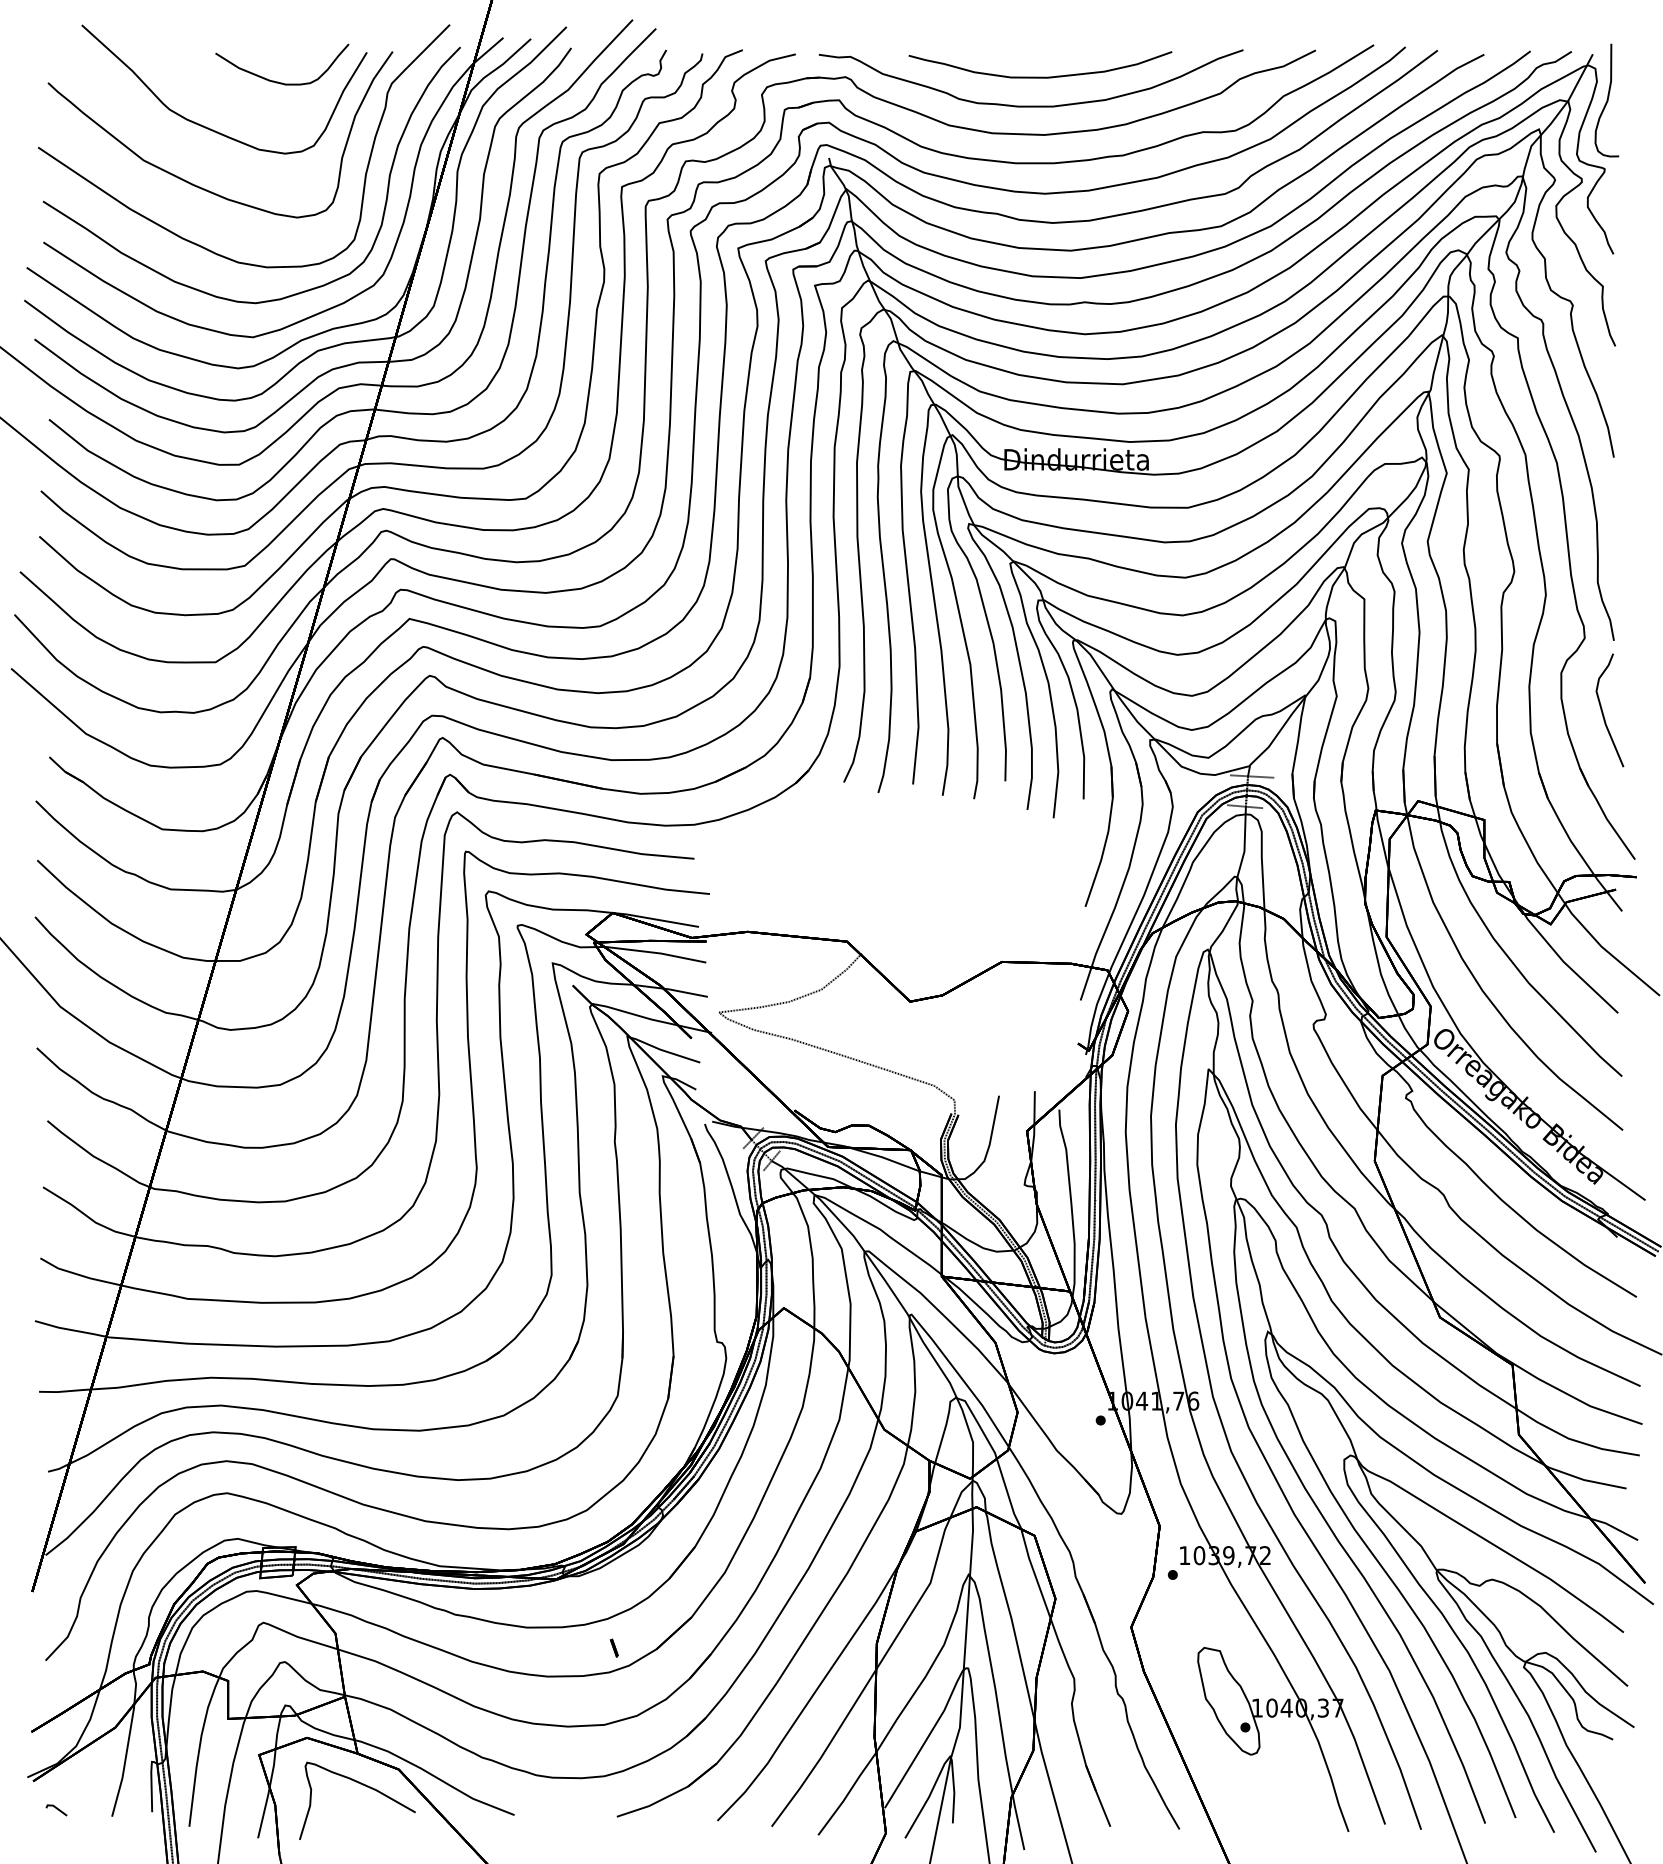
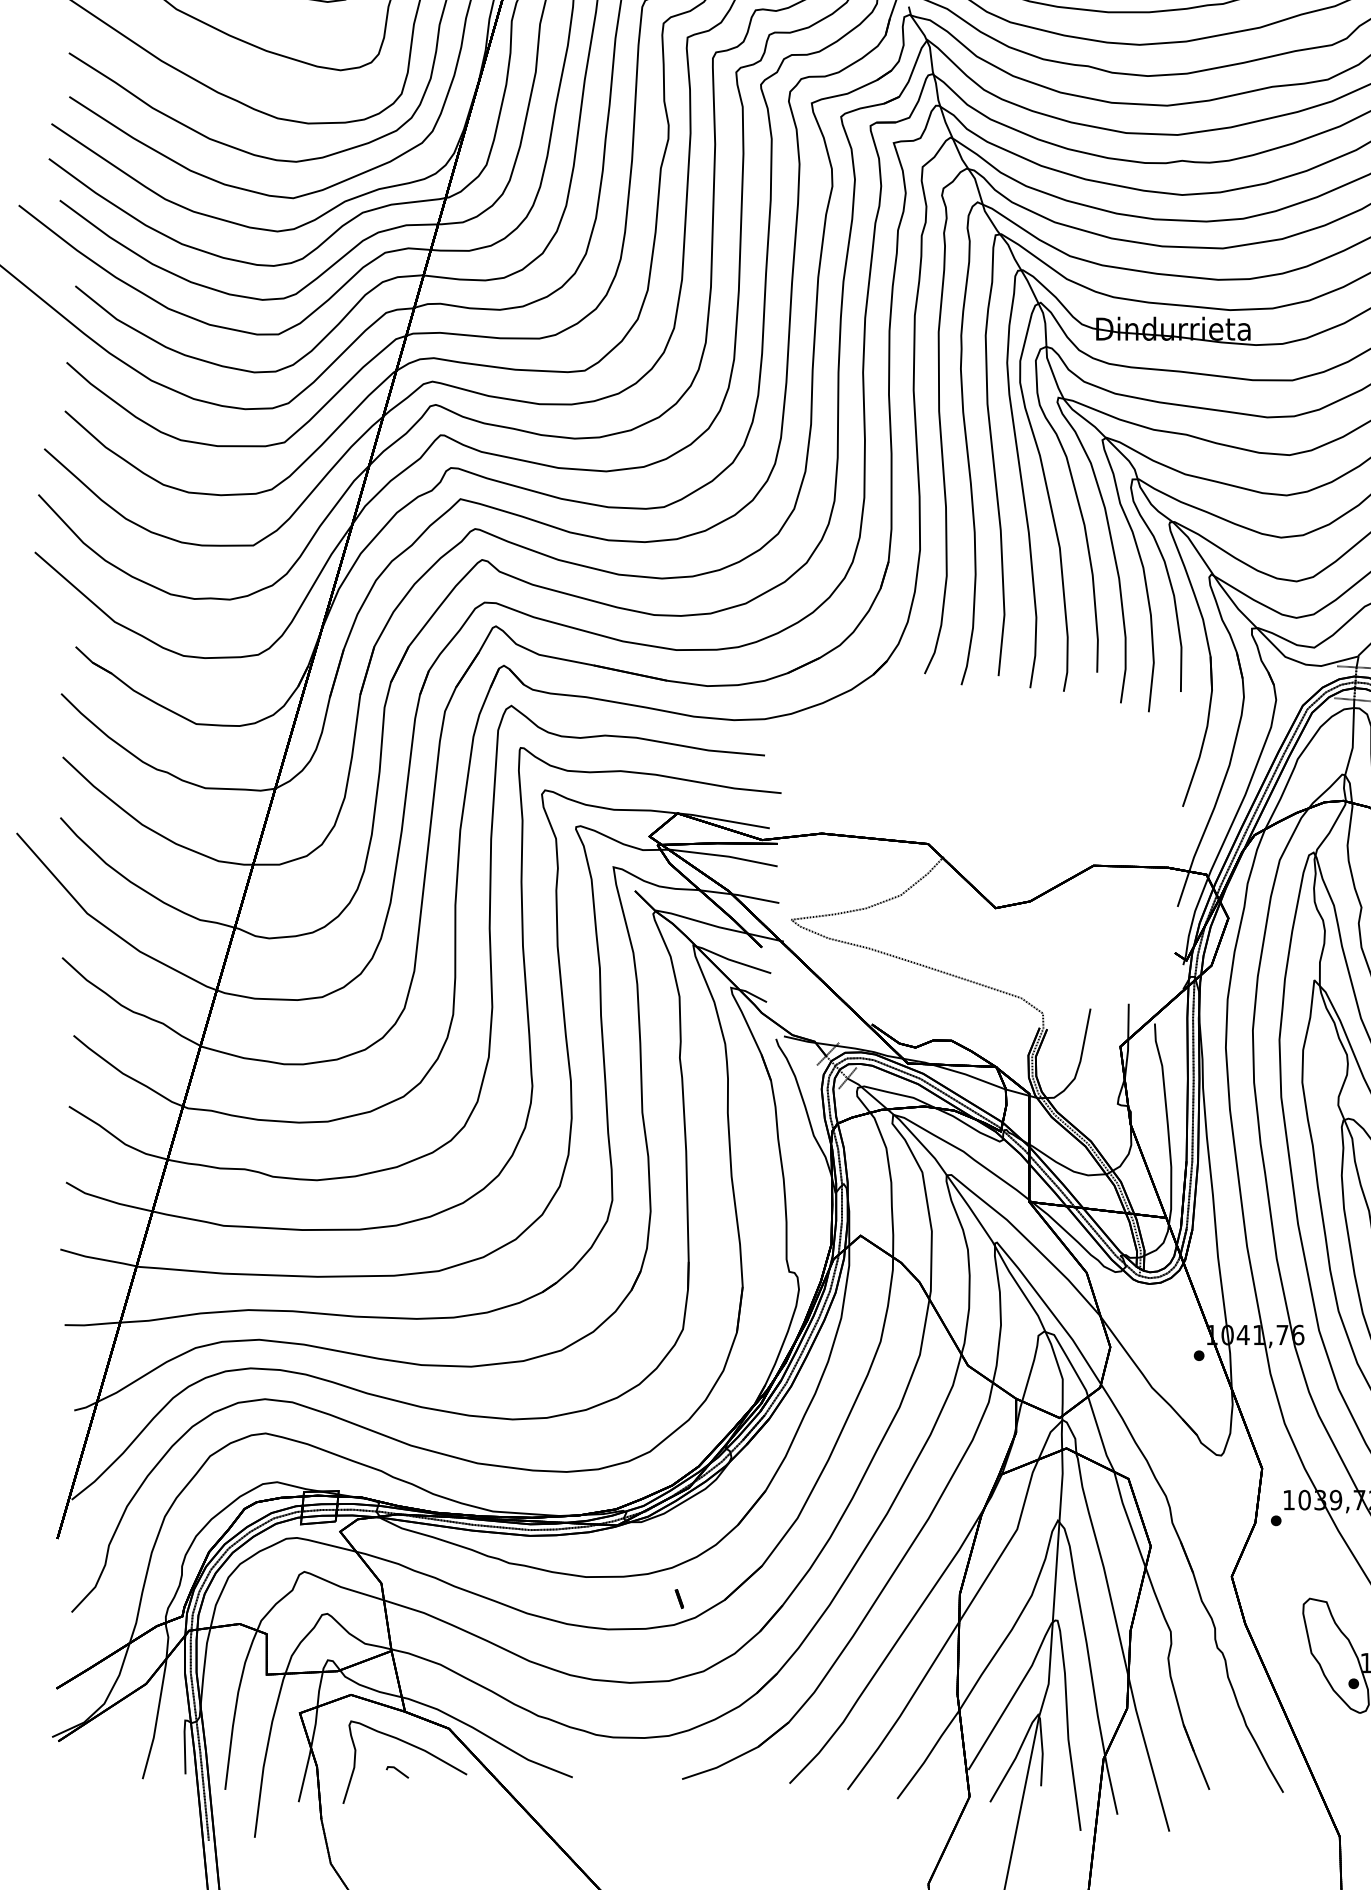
part: (56, 1810) -> (397, 1772), moved

